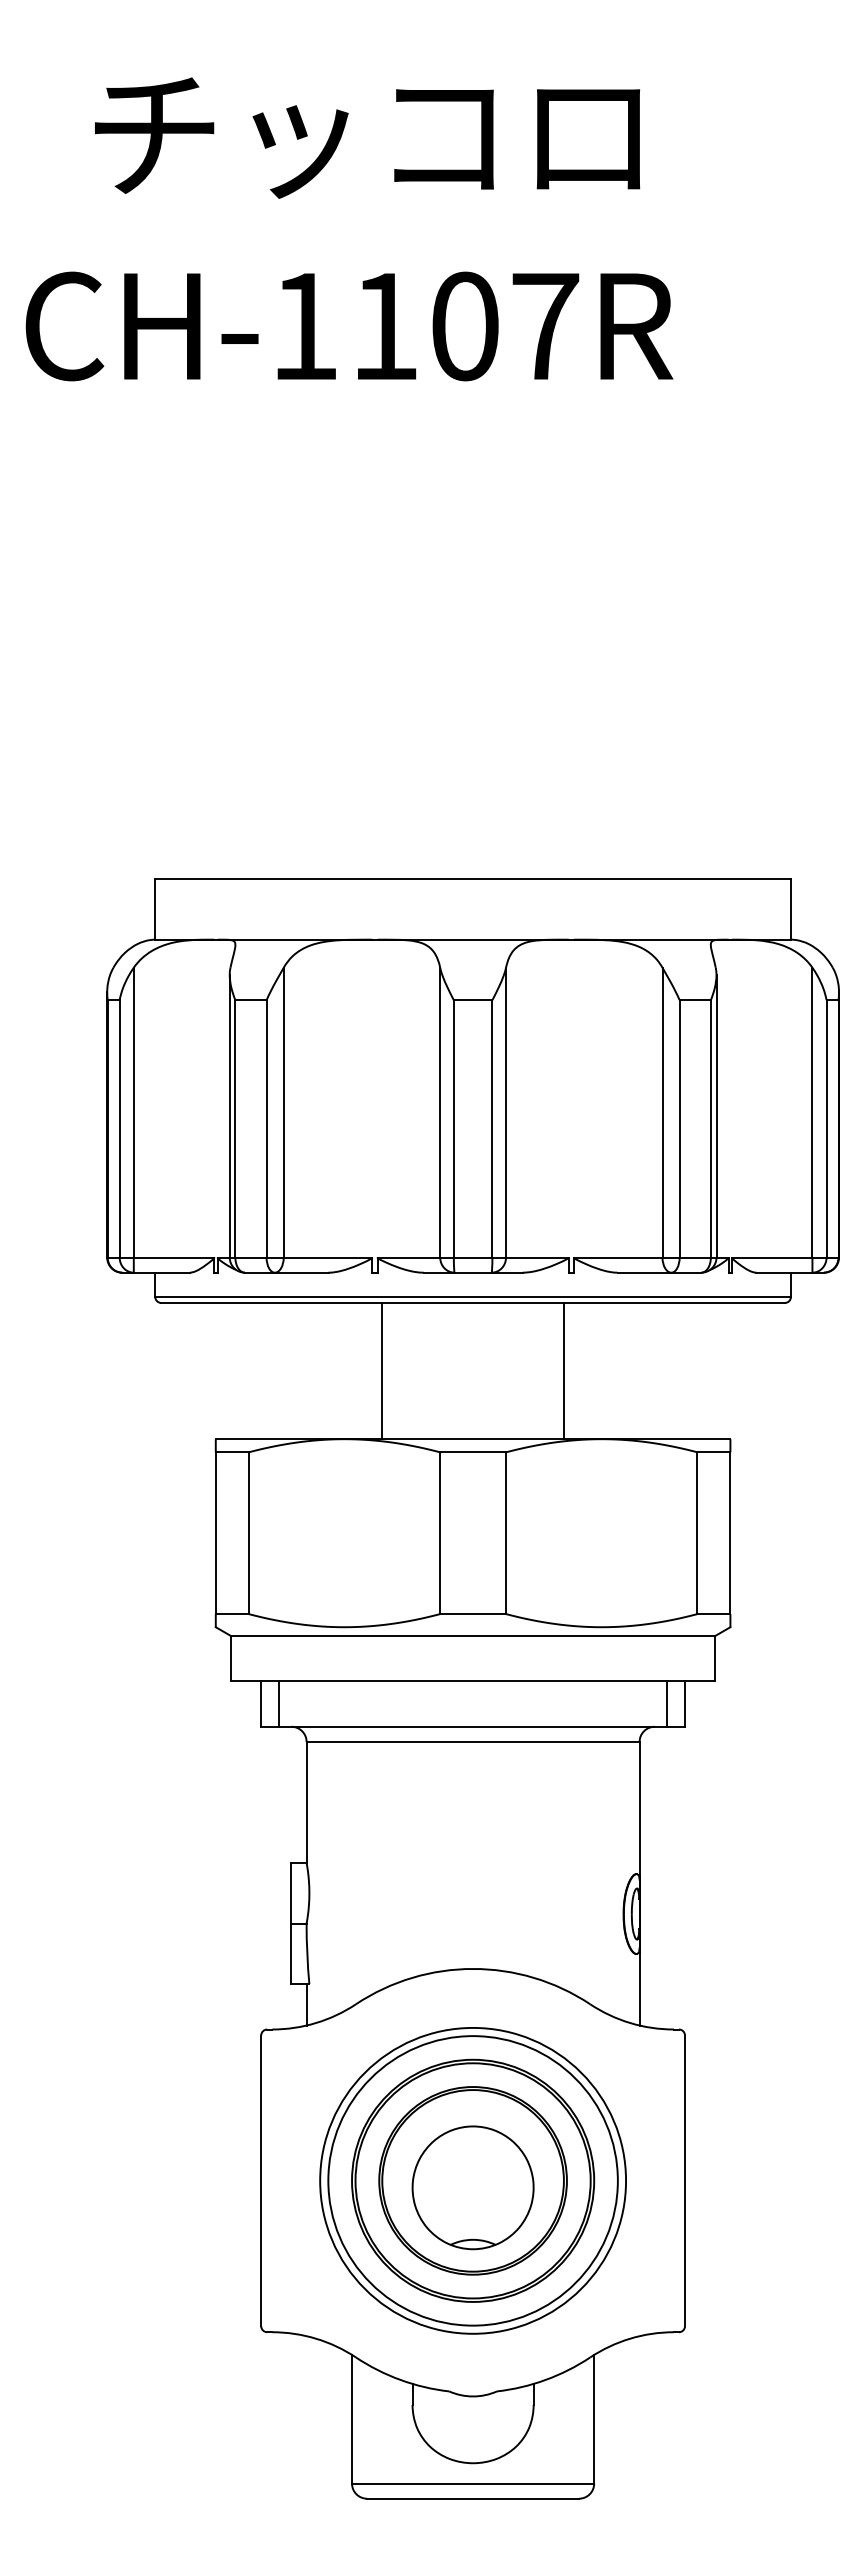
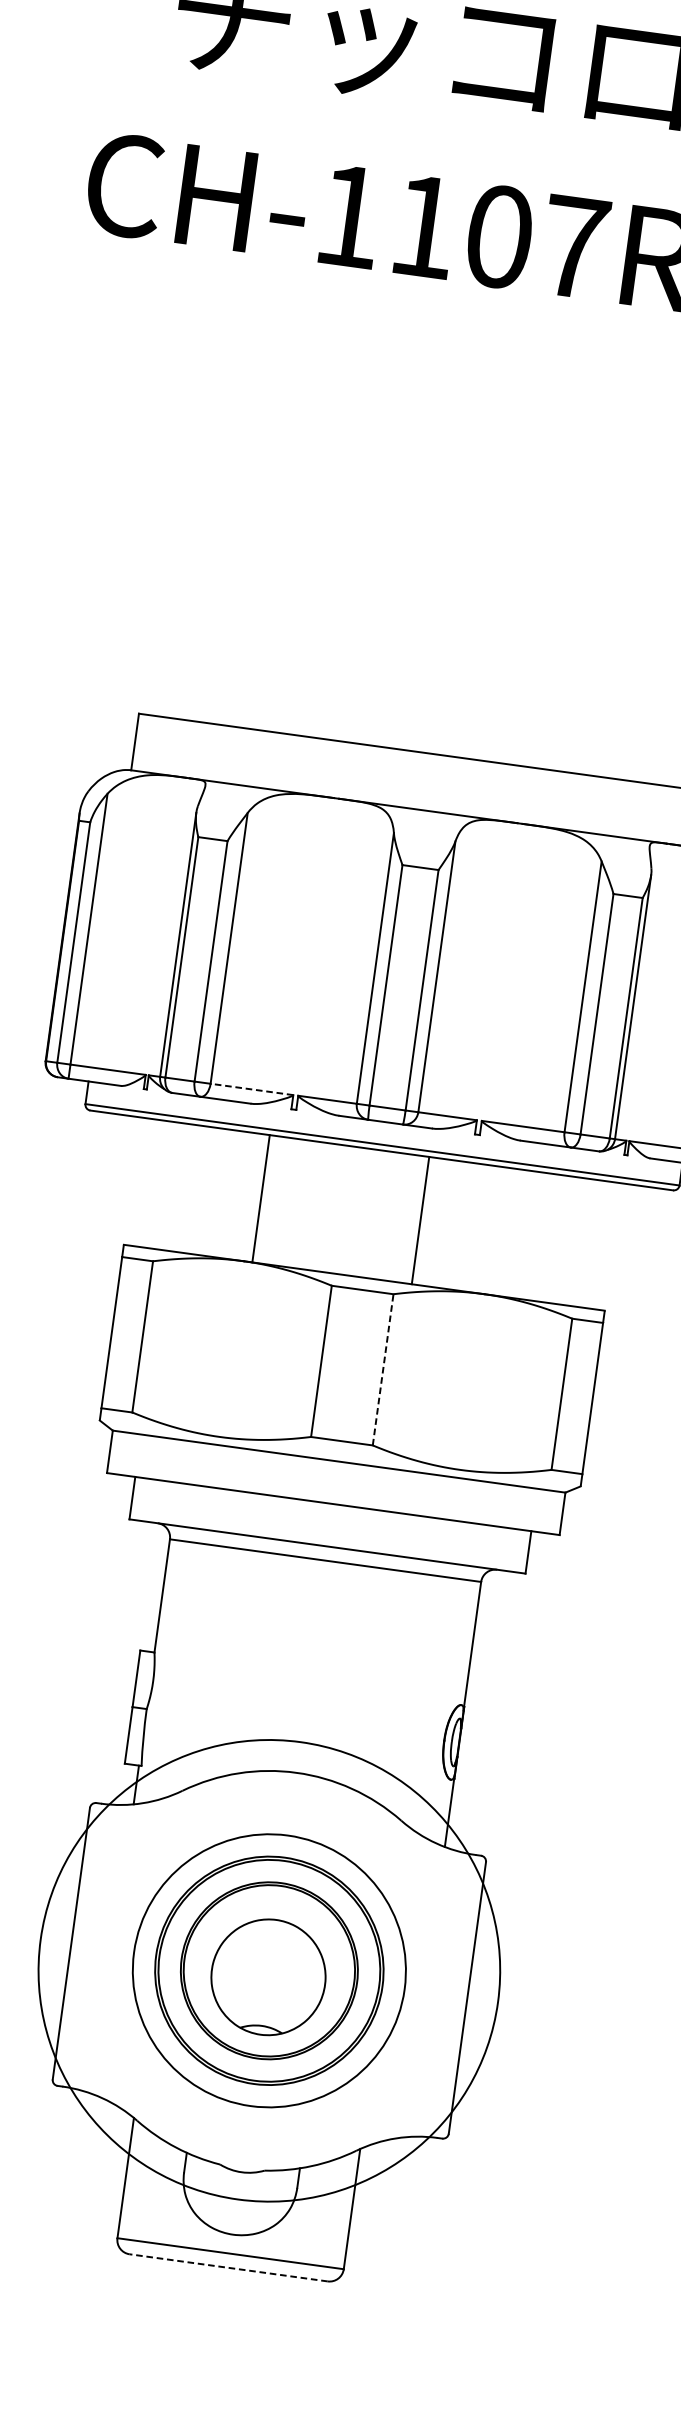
line: (327, 1257) -> (251, 1089), solid -> dashed
line: (382, 1370) -> (261, 1198), moved
line: (563, 1370) -> (420, 1220), moved
line: (506, 1533) -> (383, 1370), solid -> dashed
line: (279, 1703) -> (149, 1499), removed
line: (666, 1703) -> (511, 1549), removed
circle: (473, 2180) -> (269, 1970), size x1.6
line: (473, 2498) -> (229, 2267), solid -> dashed

